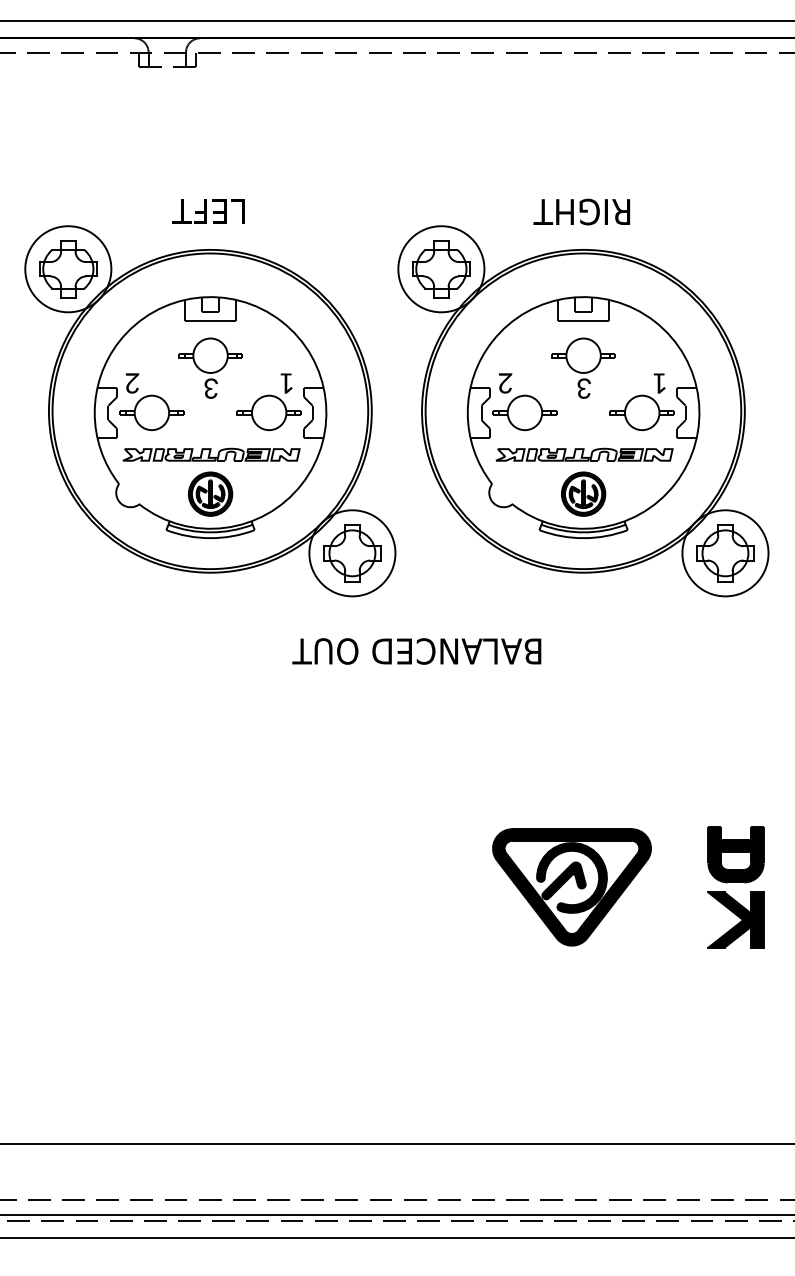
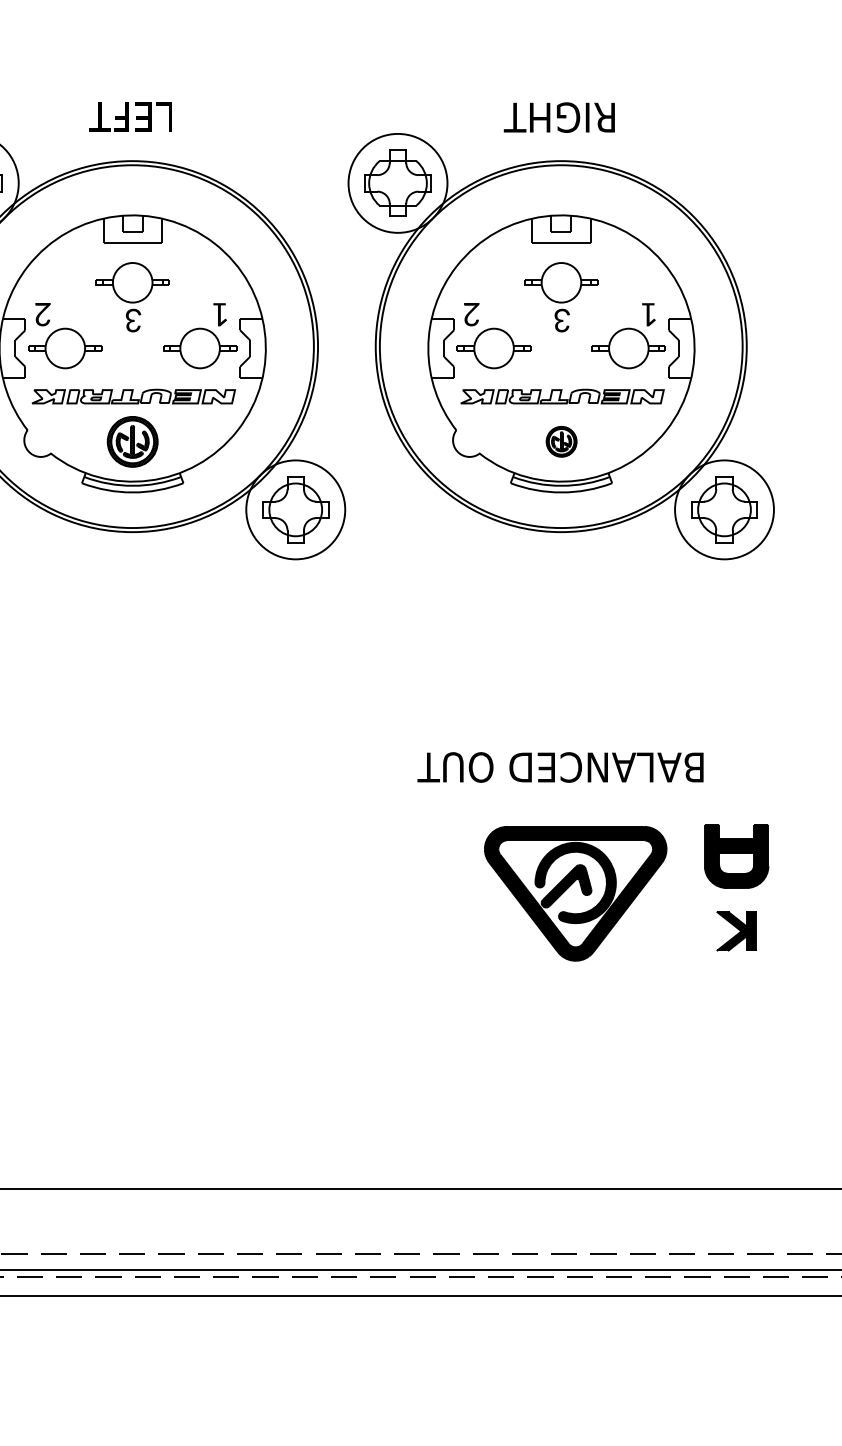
part: (583, 493) -> (561, 441), size x0.6
text: (416, 651) -> (560, 767), moved
part: (571, 887) -> (575, 893), moved
part: (735, 919) -> (736, 930), size x0.6

